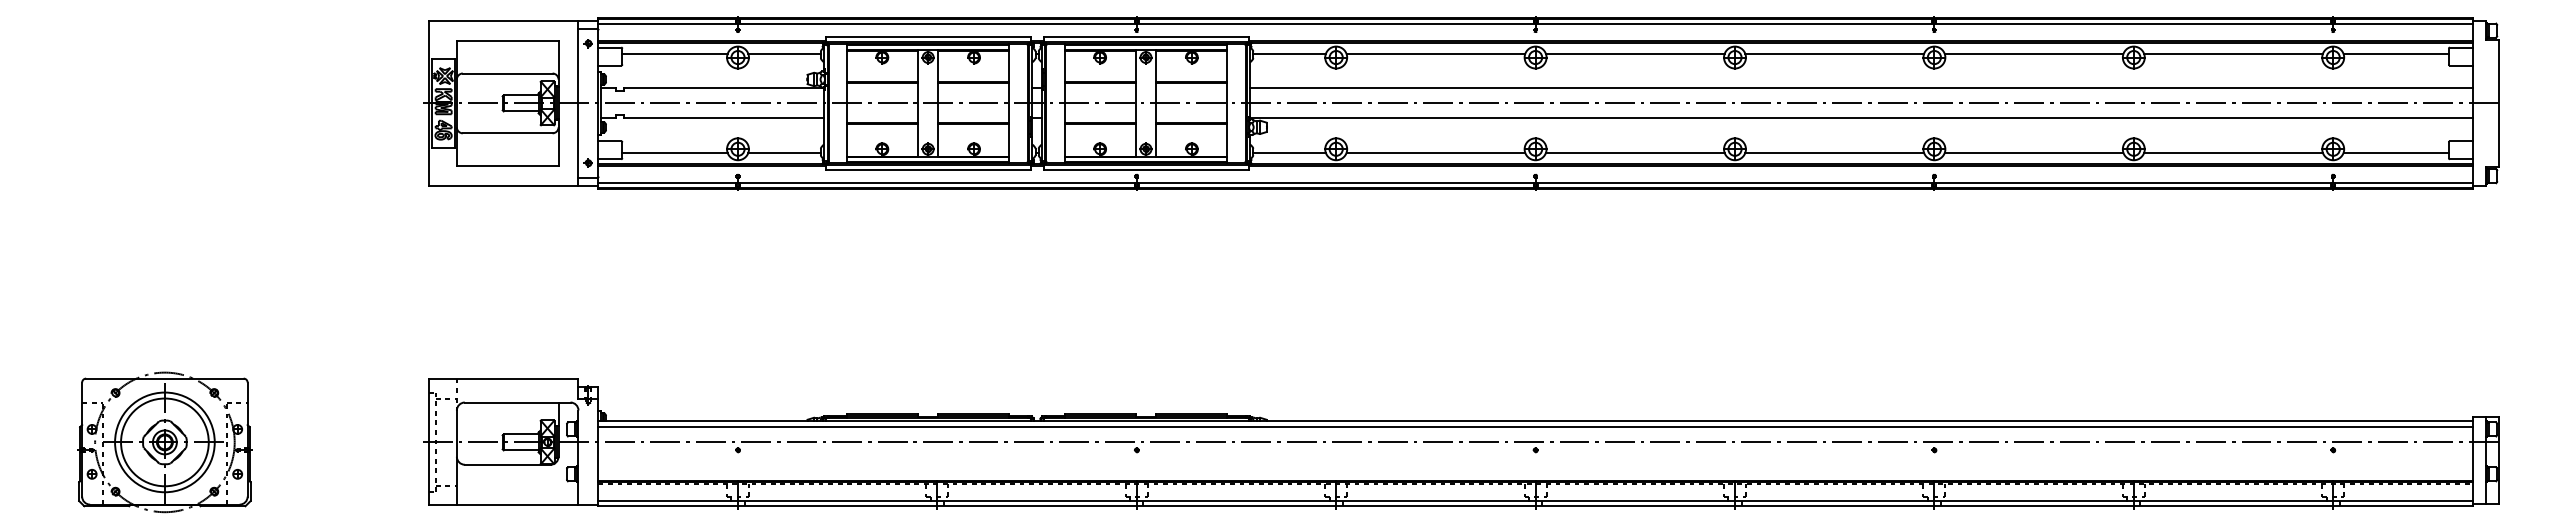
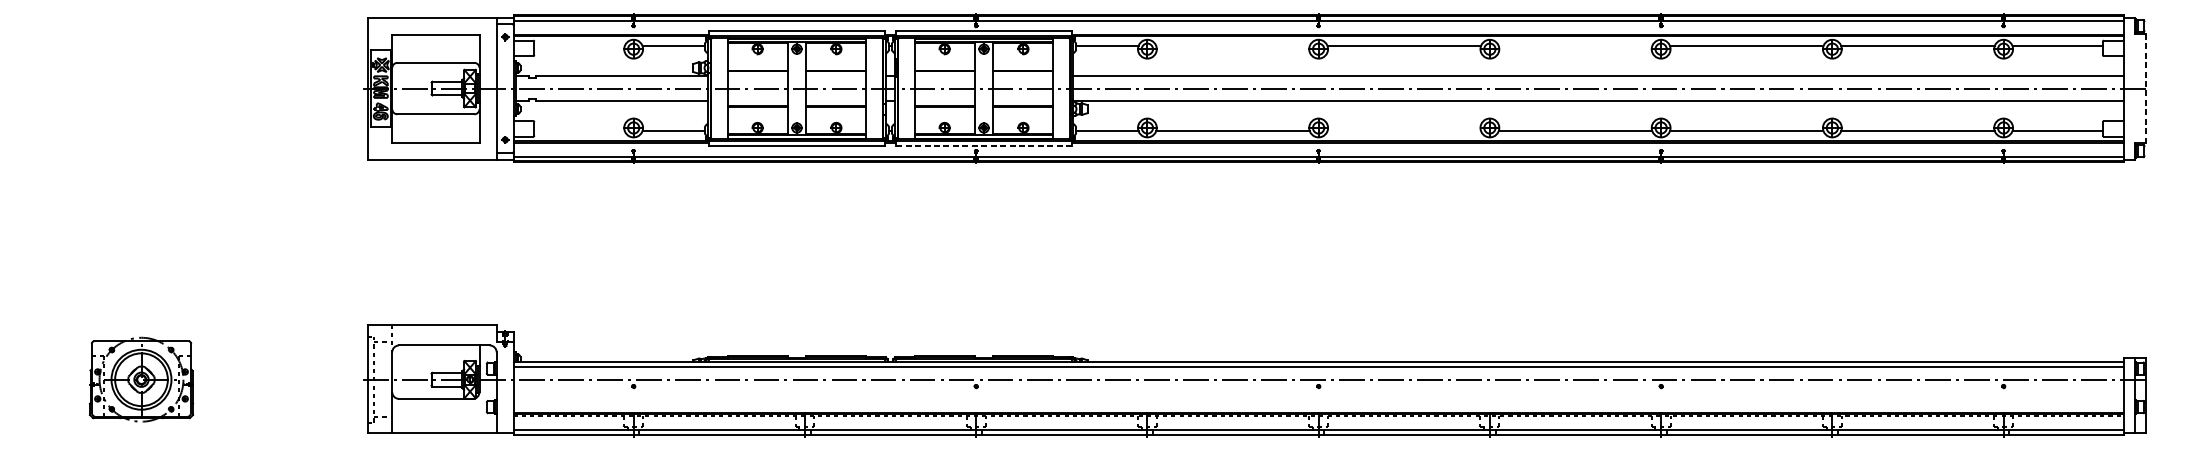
line: (674, 54) -> (579, 46), removed
line: (1435, 54) -> (1232, 46), removed
line: (1834, 54) -> (1575, 46), removed
line: (2498, 103) -> (2145, 88), solid -> dashed
line: (674, 152) -> (579, 130), removed
line: (1634, 152) -> (1403, 130), removed
line: (1146, 170) -> (984, 146), solid -> dashed
part: (164, 442) -> (141, 379), size x0.7

